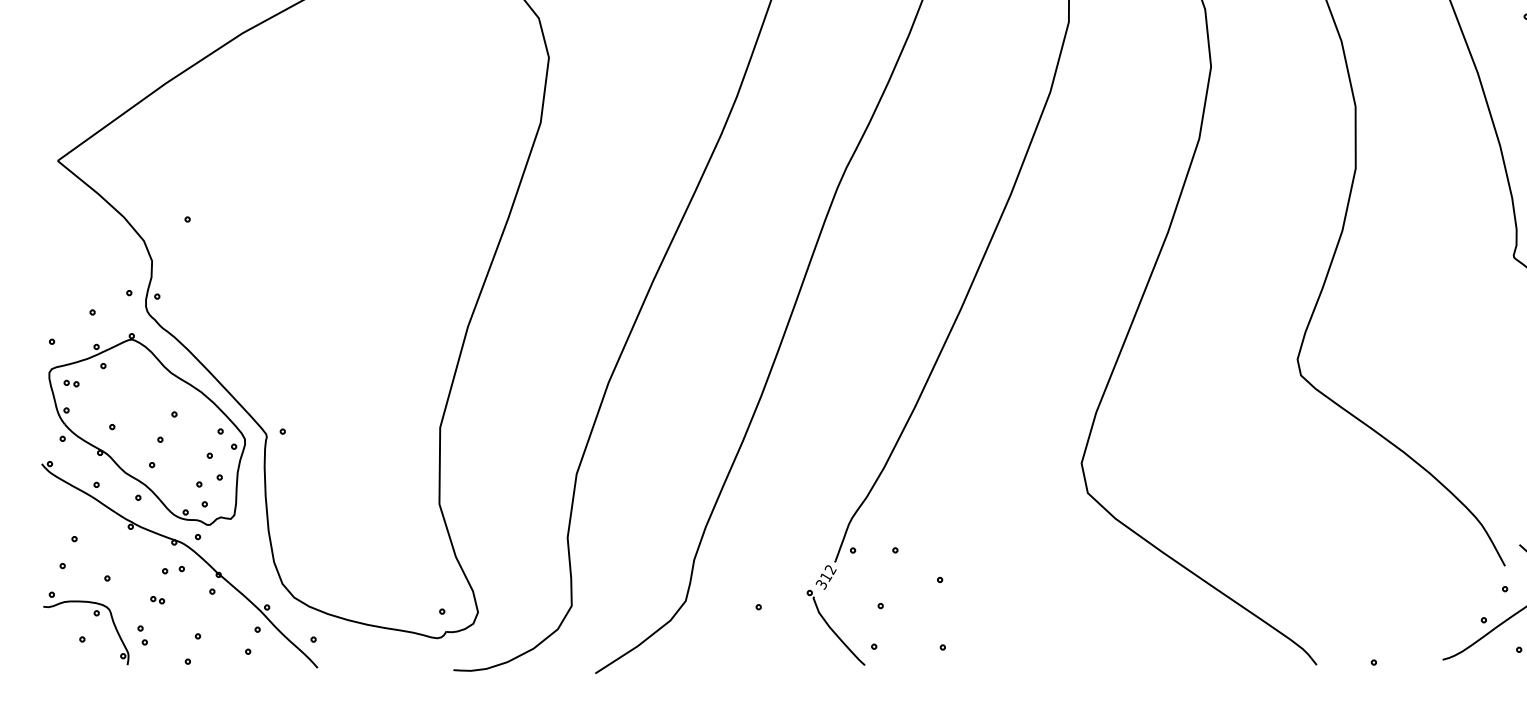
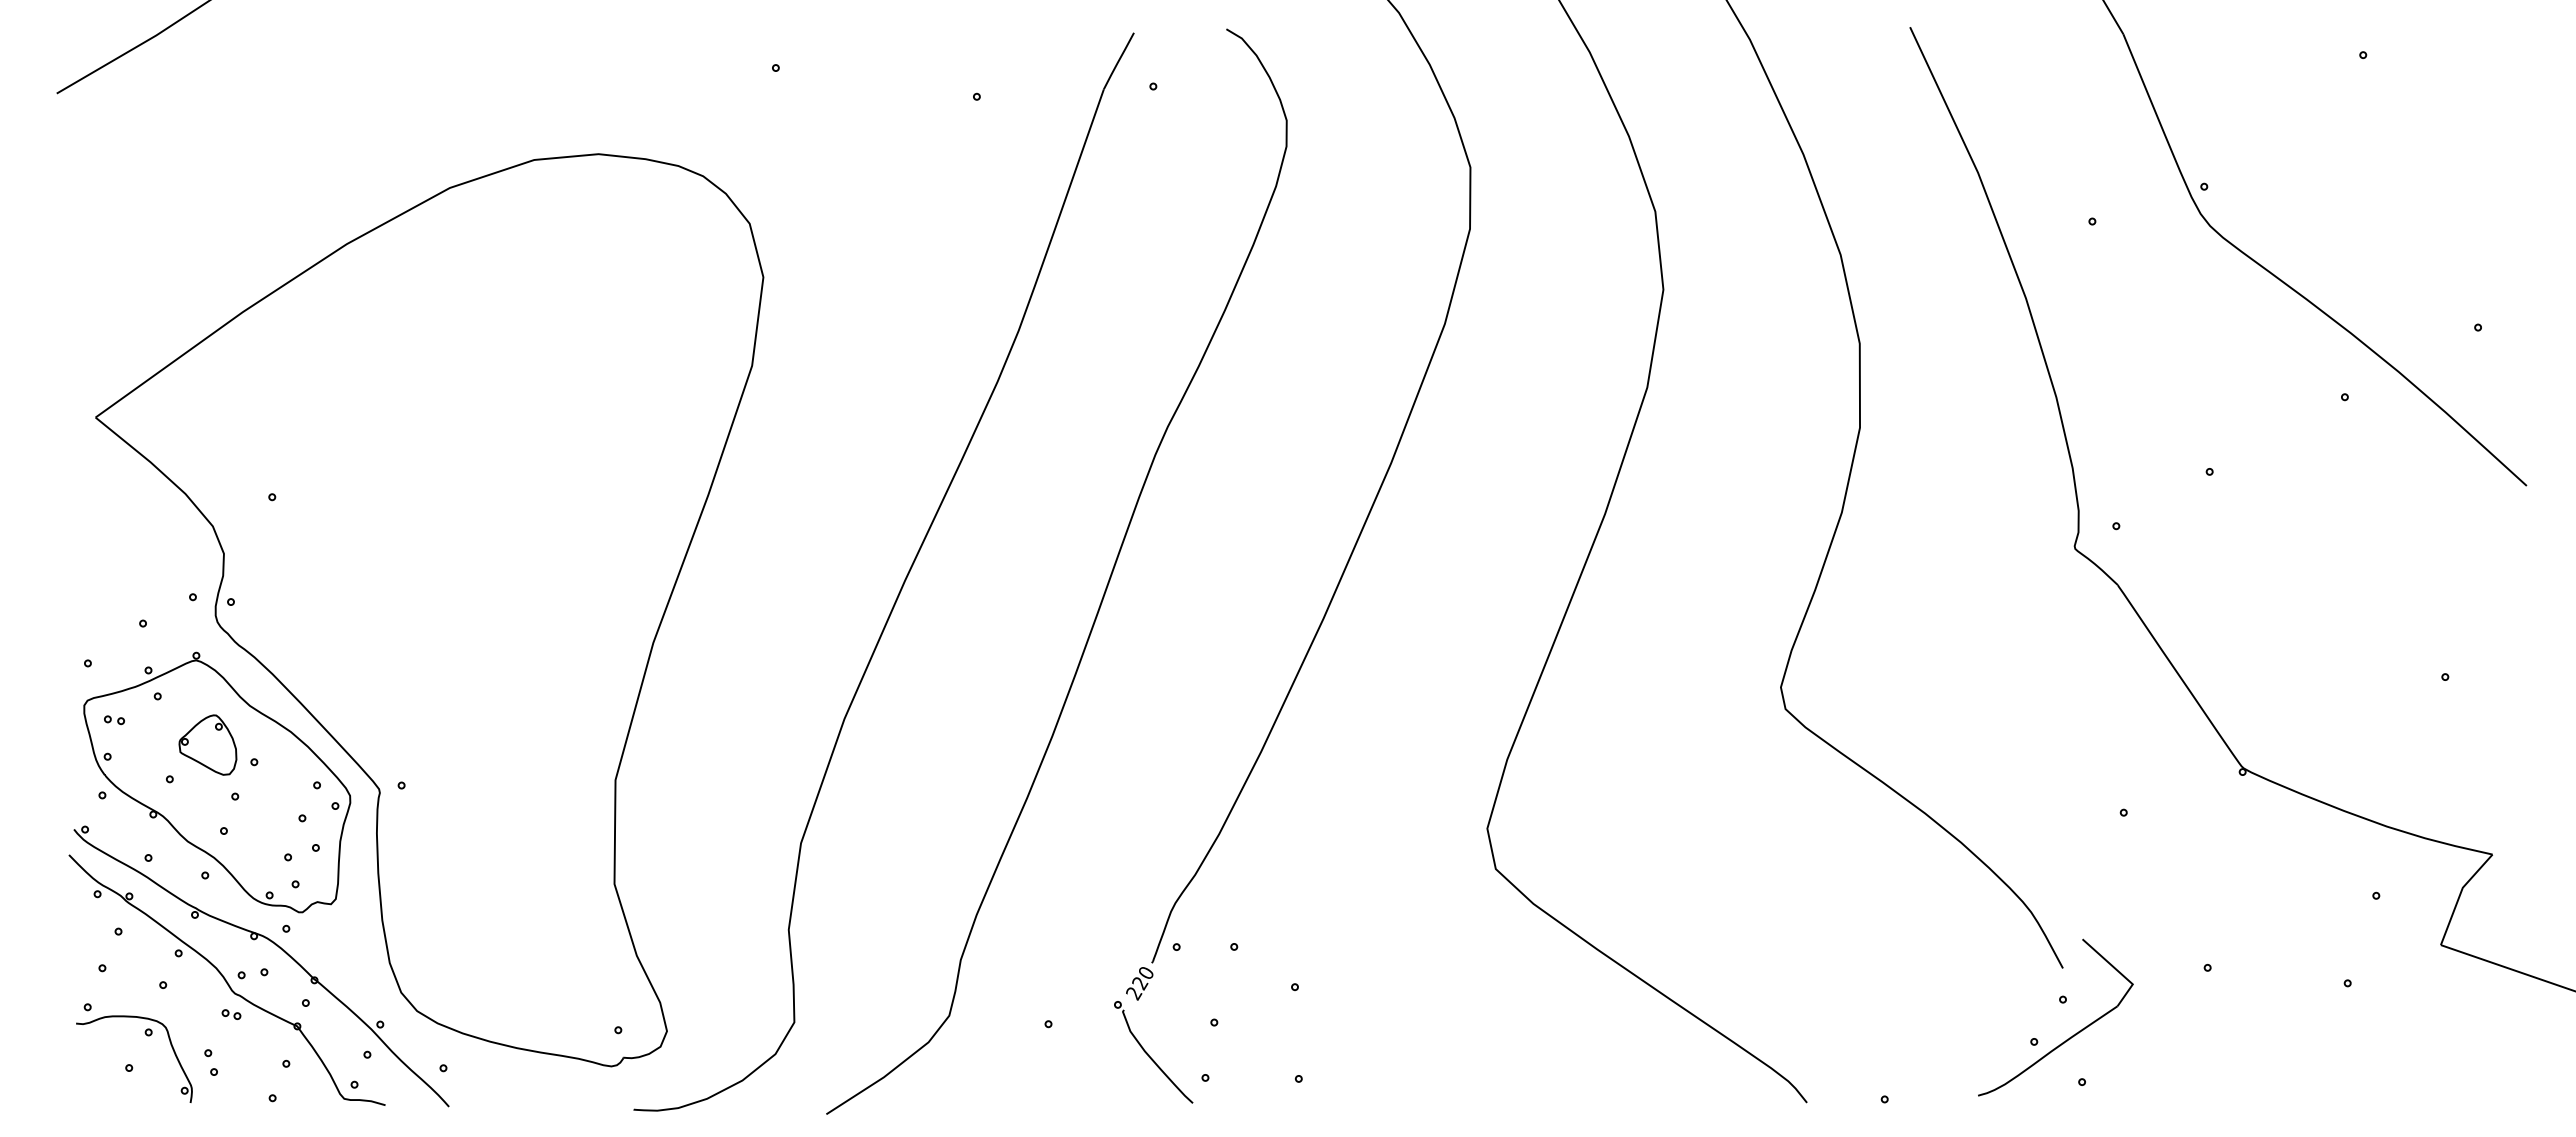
part: (140, 401) -> (207, 744), added
part: (153, 574) -> (226, 979), added
text: (826, 577) -> (1140, 983), 312 -> 220

